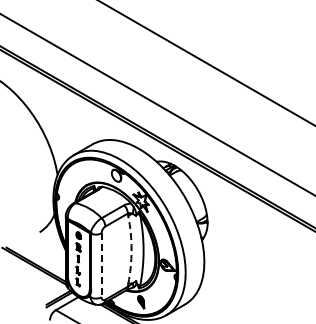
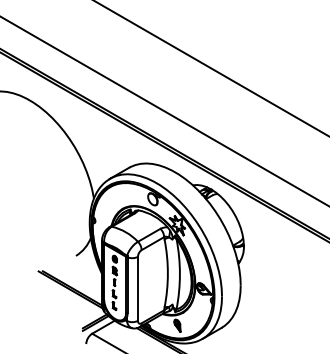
arc: (131, 249) -> (167, 273), dashed -> solid
line: (101, 264) -> (137, 288), dashed -> solid

